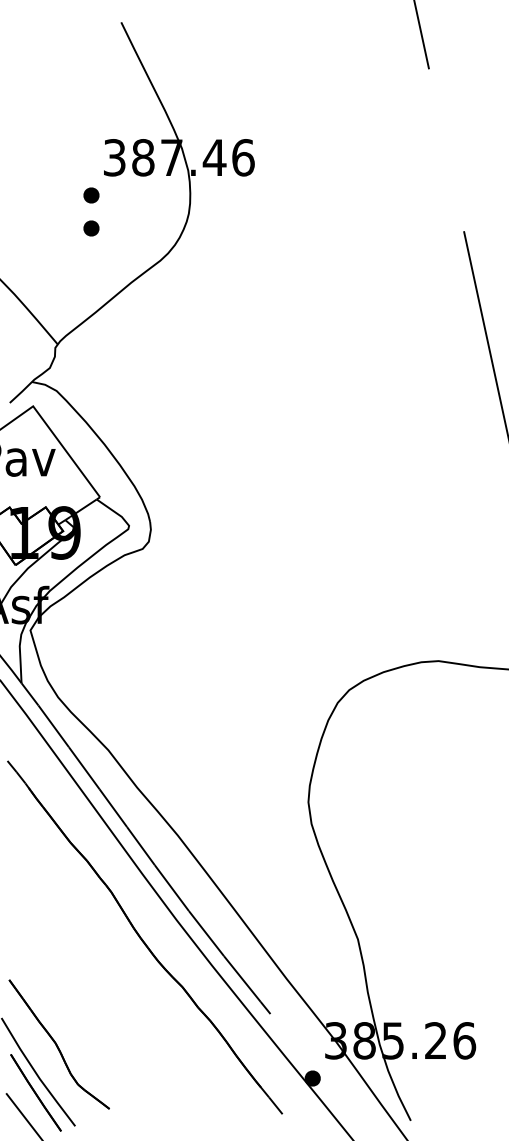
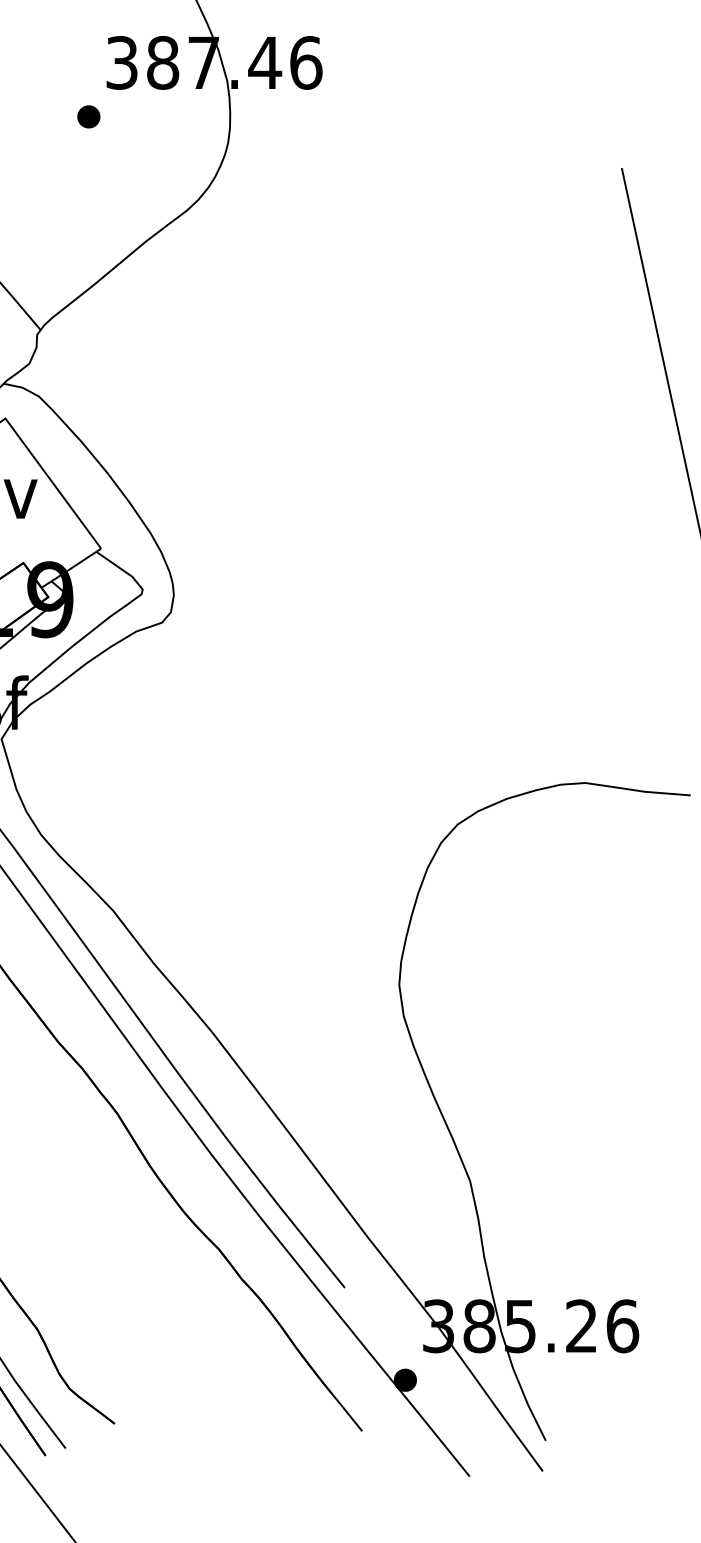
part: (91, 228) -> (88, 164), removed

